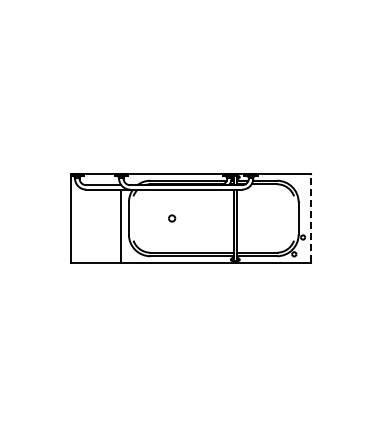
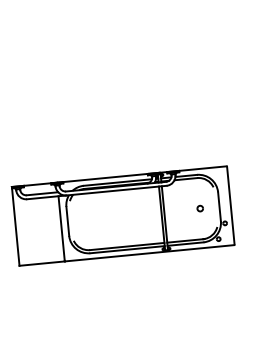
part: (172, 218) -> (200, 208), moved
line: (311, 218) -> (230, 205), dashed -> solid

